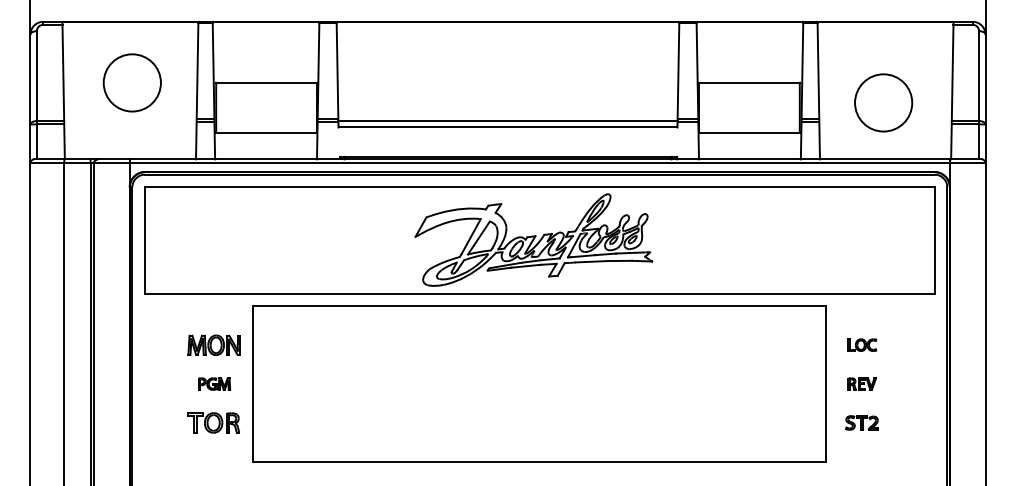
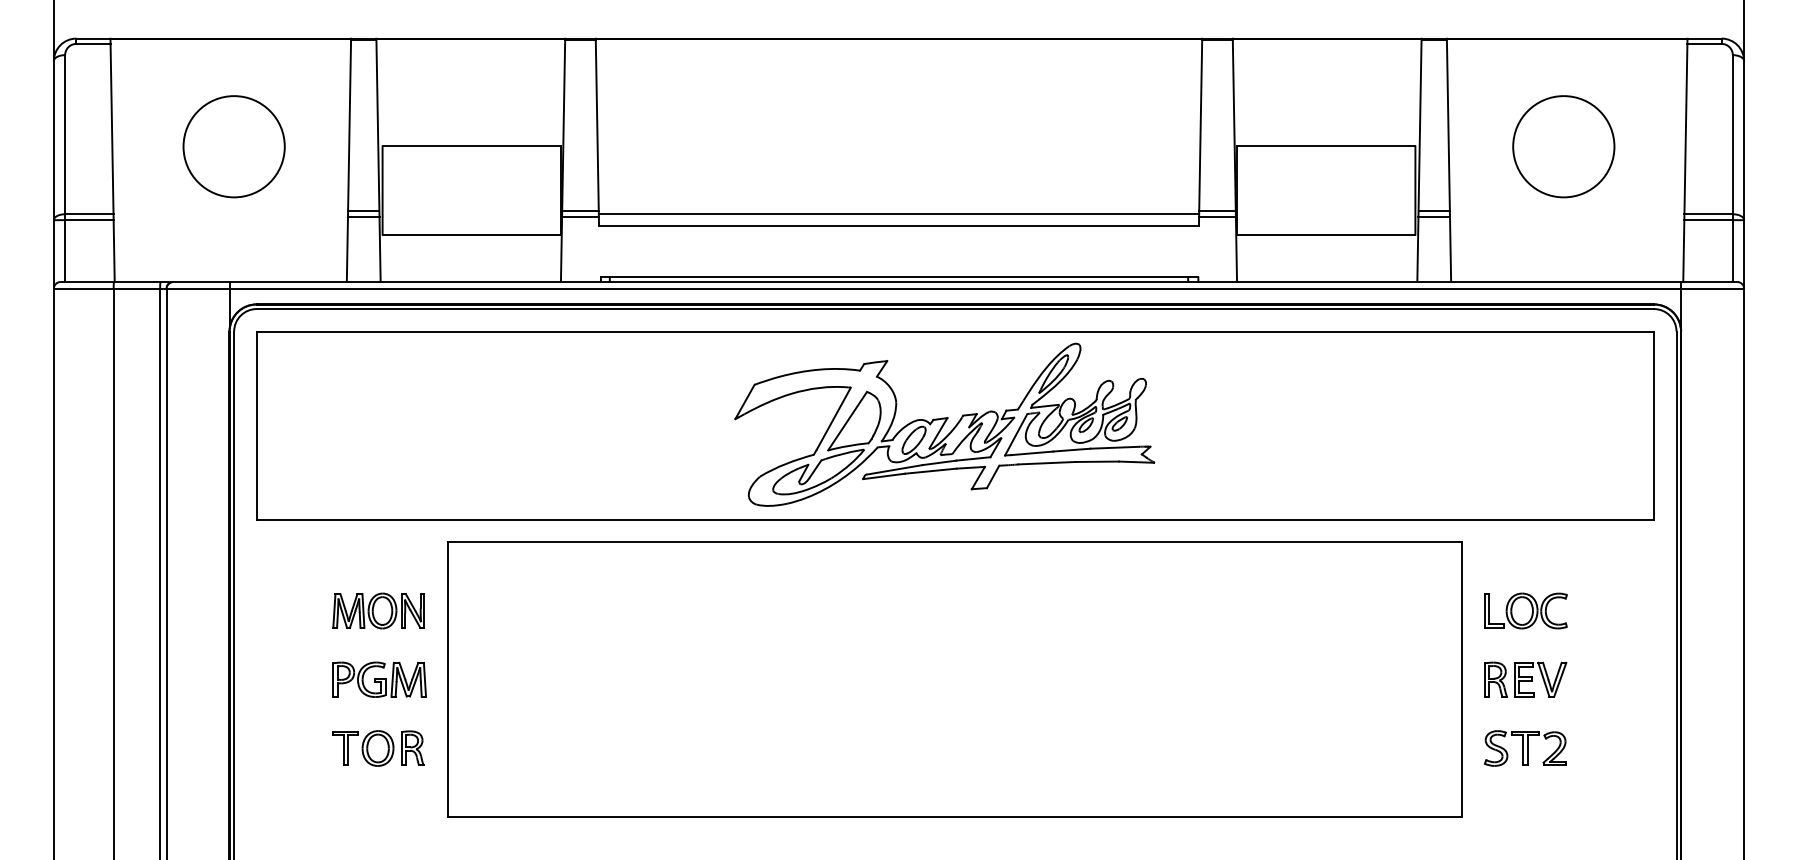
part: (883, 102) -> (1563, 145), moved
part: (862, 344) -> (1526, 609), size x1.67
part: (214, 383) -> (379, 678), size x1.67
part: (862, 383) -> (1526, 678), size x1.67
part: (861, 422) -> (1524, 747), size x1.43

